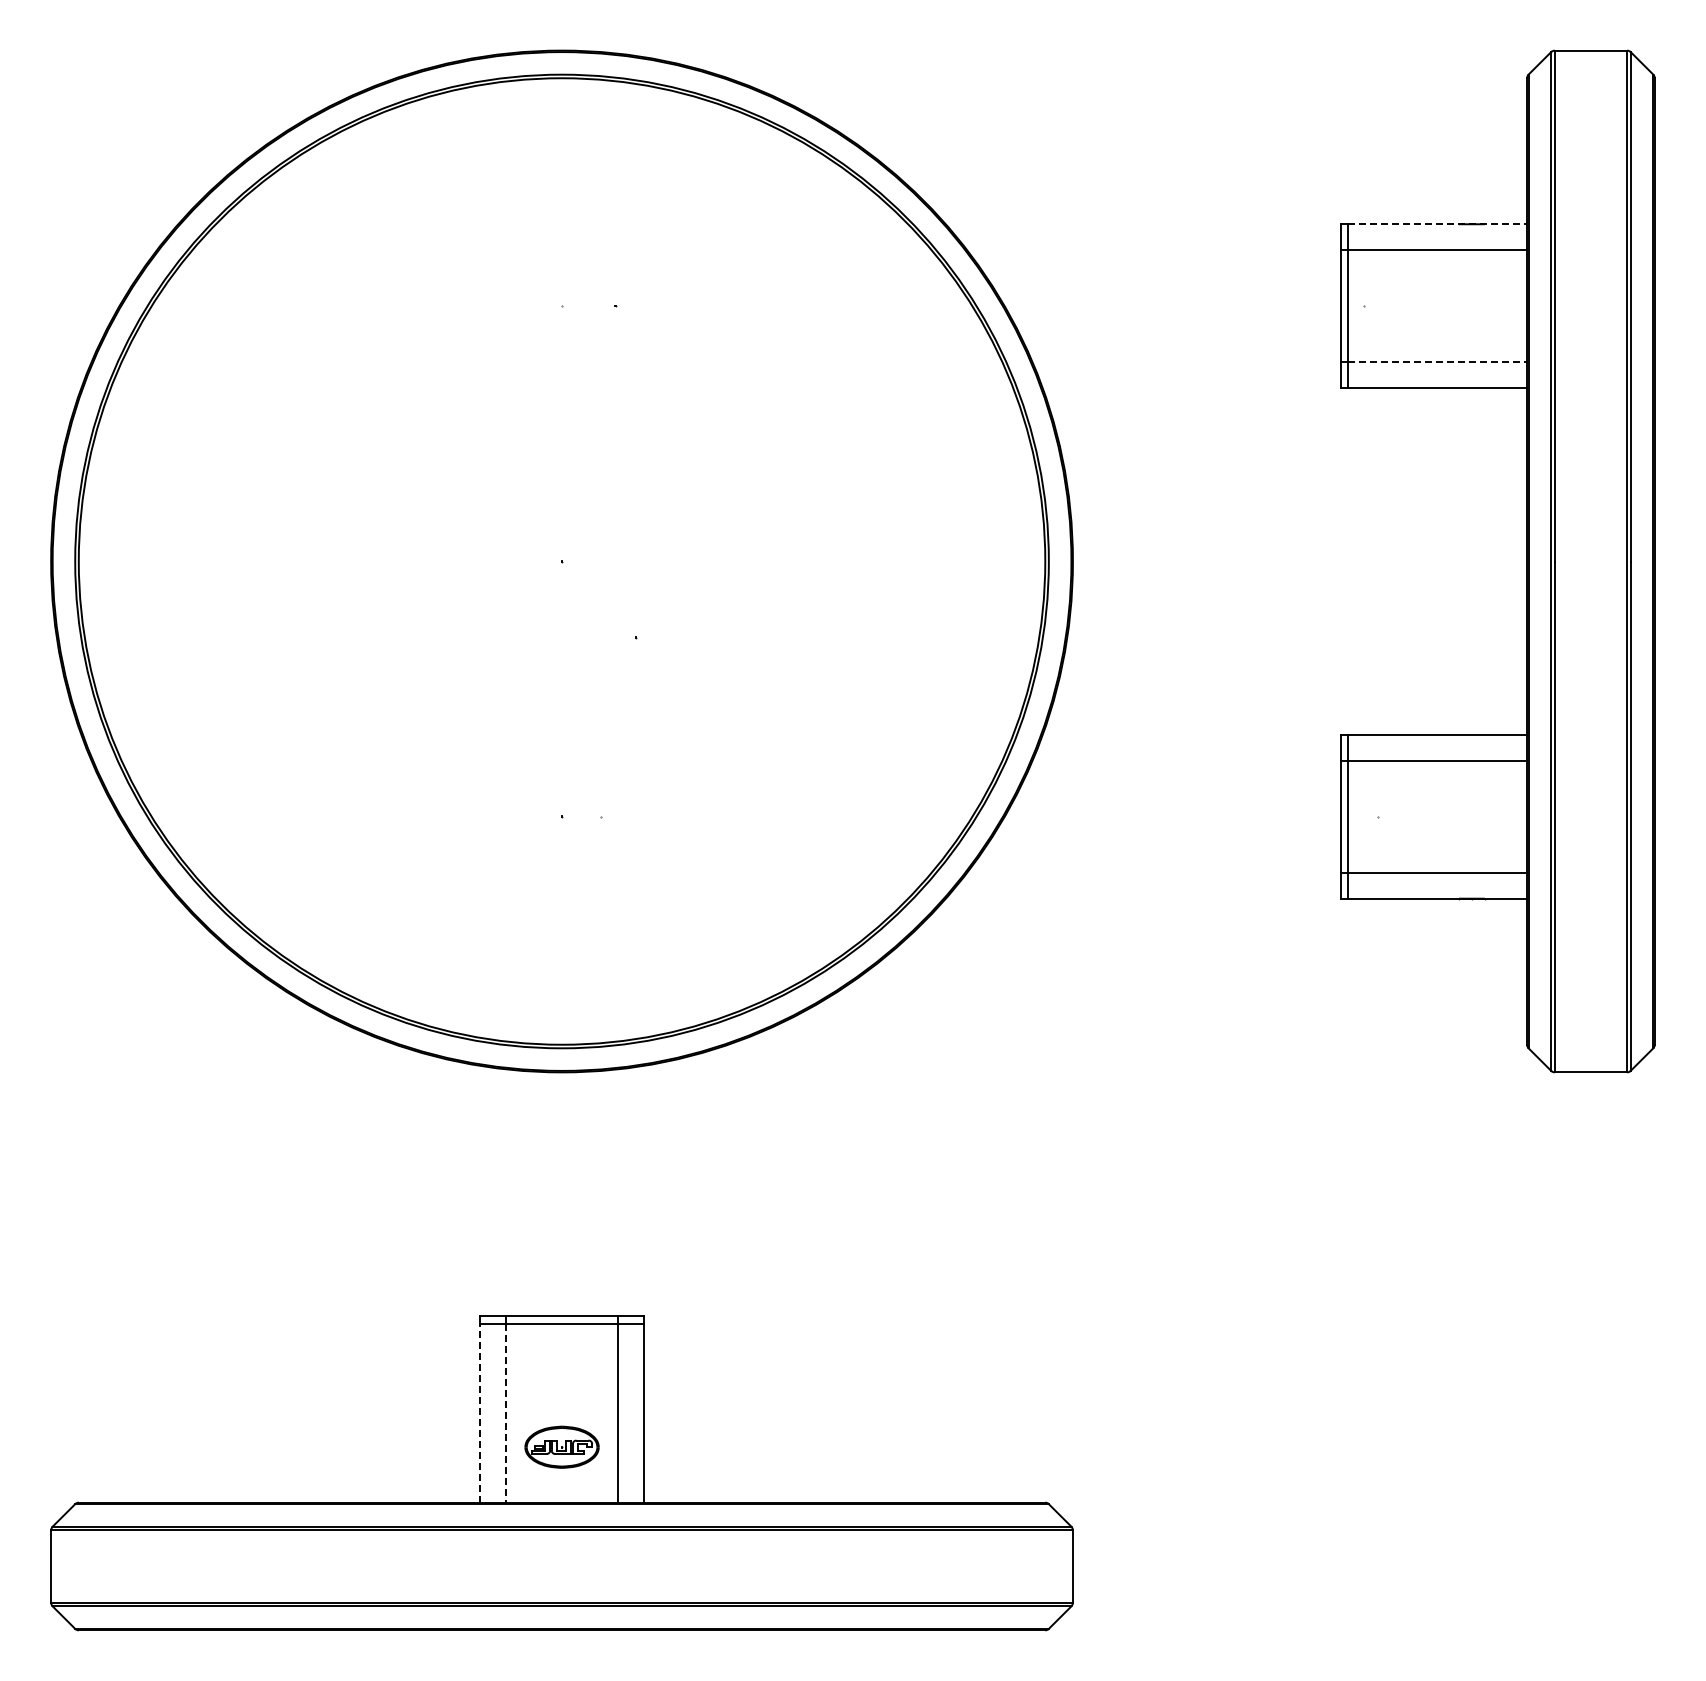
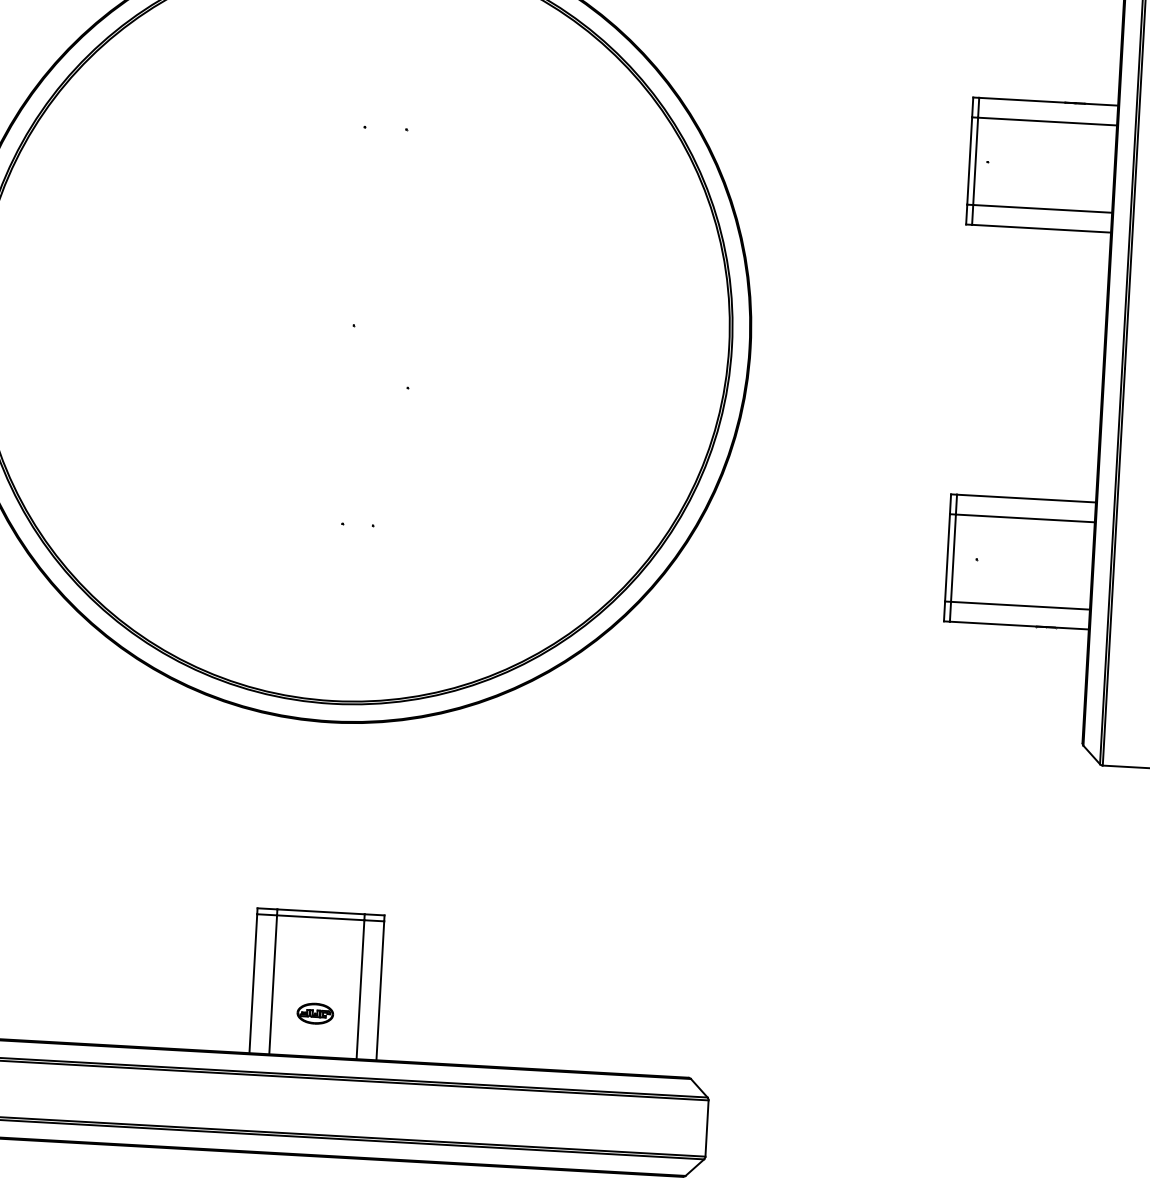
line: (1438, 224) -> (1049, 101), dashed -> solid
line: (1438, 362) -> (1043, 209), dashed -> solid
line: (480, 1412) -> (253, 983), dashed -> solid
line: (505, 1413) -> (272, 985), dashed -> solid
part: (561, 1447) -> (314, 1013), size x0.62

